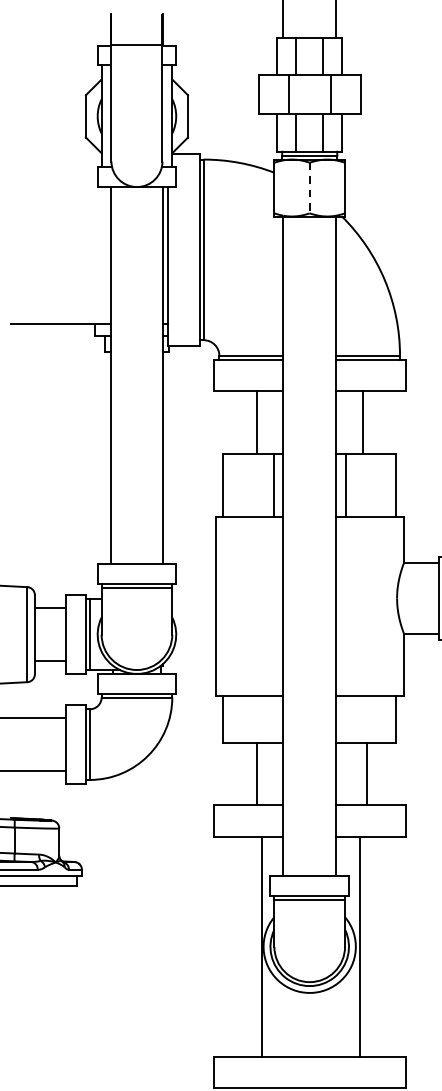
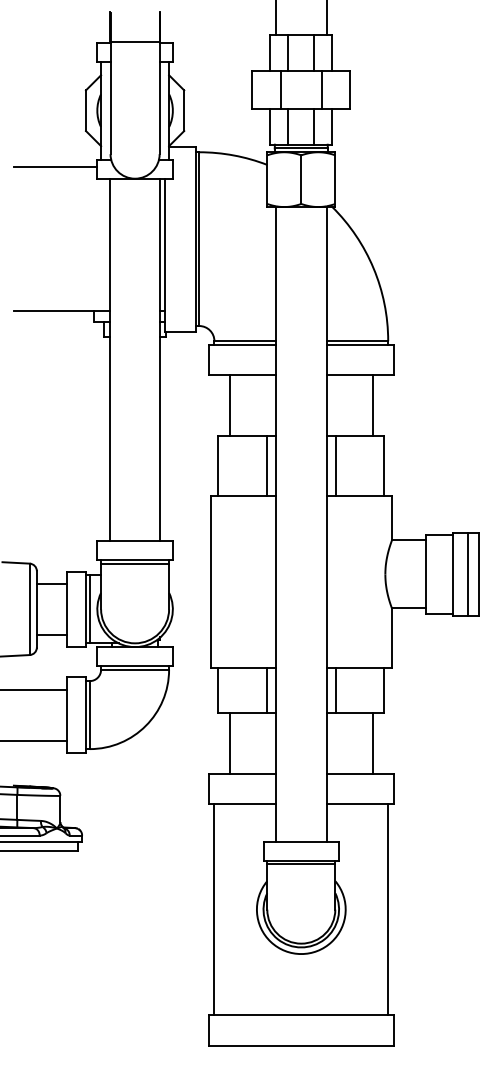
line: (54, 175) -> (55, 167), added
line: (309, 188) -> (301, 180), dashed -> solid
line: (256, 422) -> (229, 405), moved
line: (362, 422) -> (373, 405), moved
line: (273, 719) -> (266, 690), added
line: (345, 719) -> (335, 690), added
line: (256, 774) -> (229, 743), moved
line: (367, 774) -> (373, 743), moved
line: (262, 946) -> (214, 909), moved
line: (359, 946) -> (388, 909), moved

